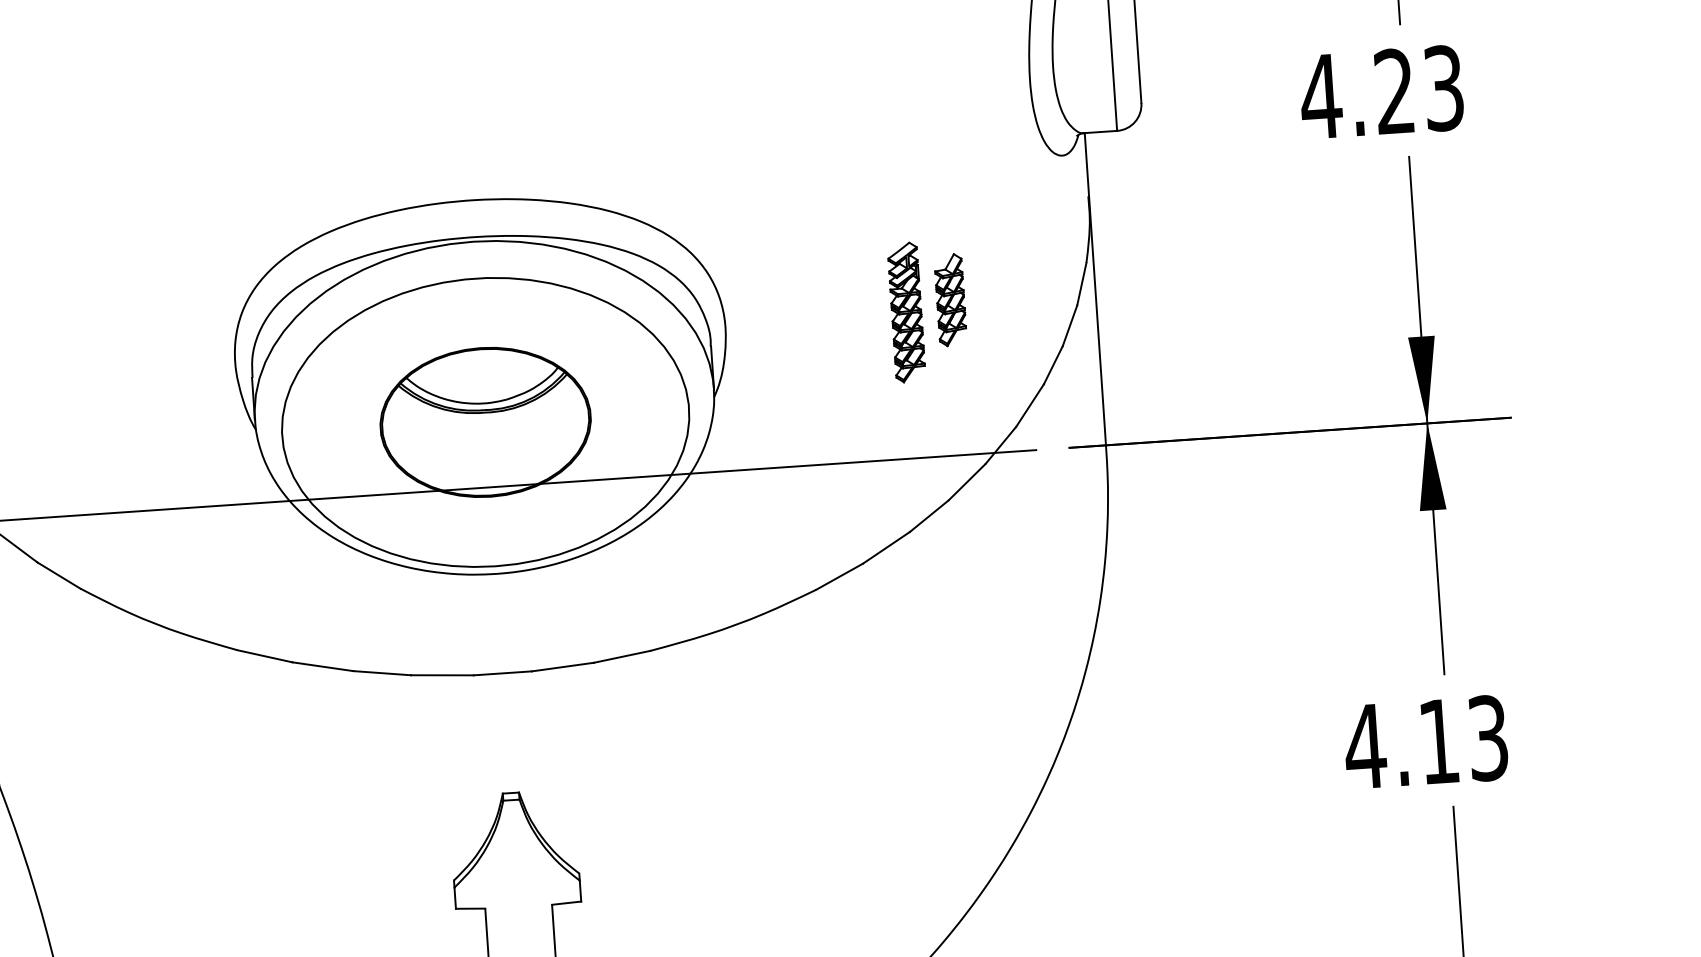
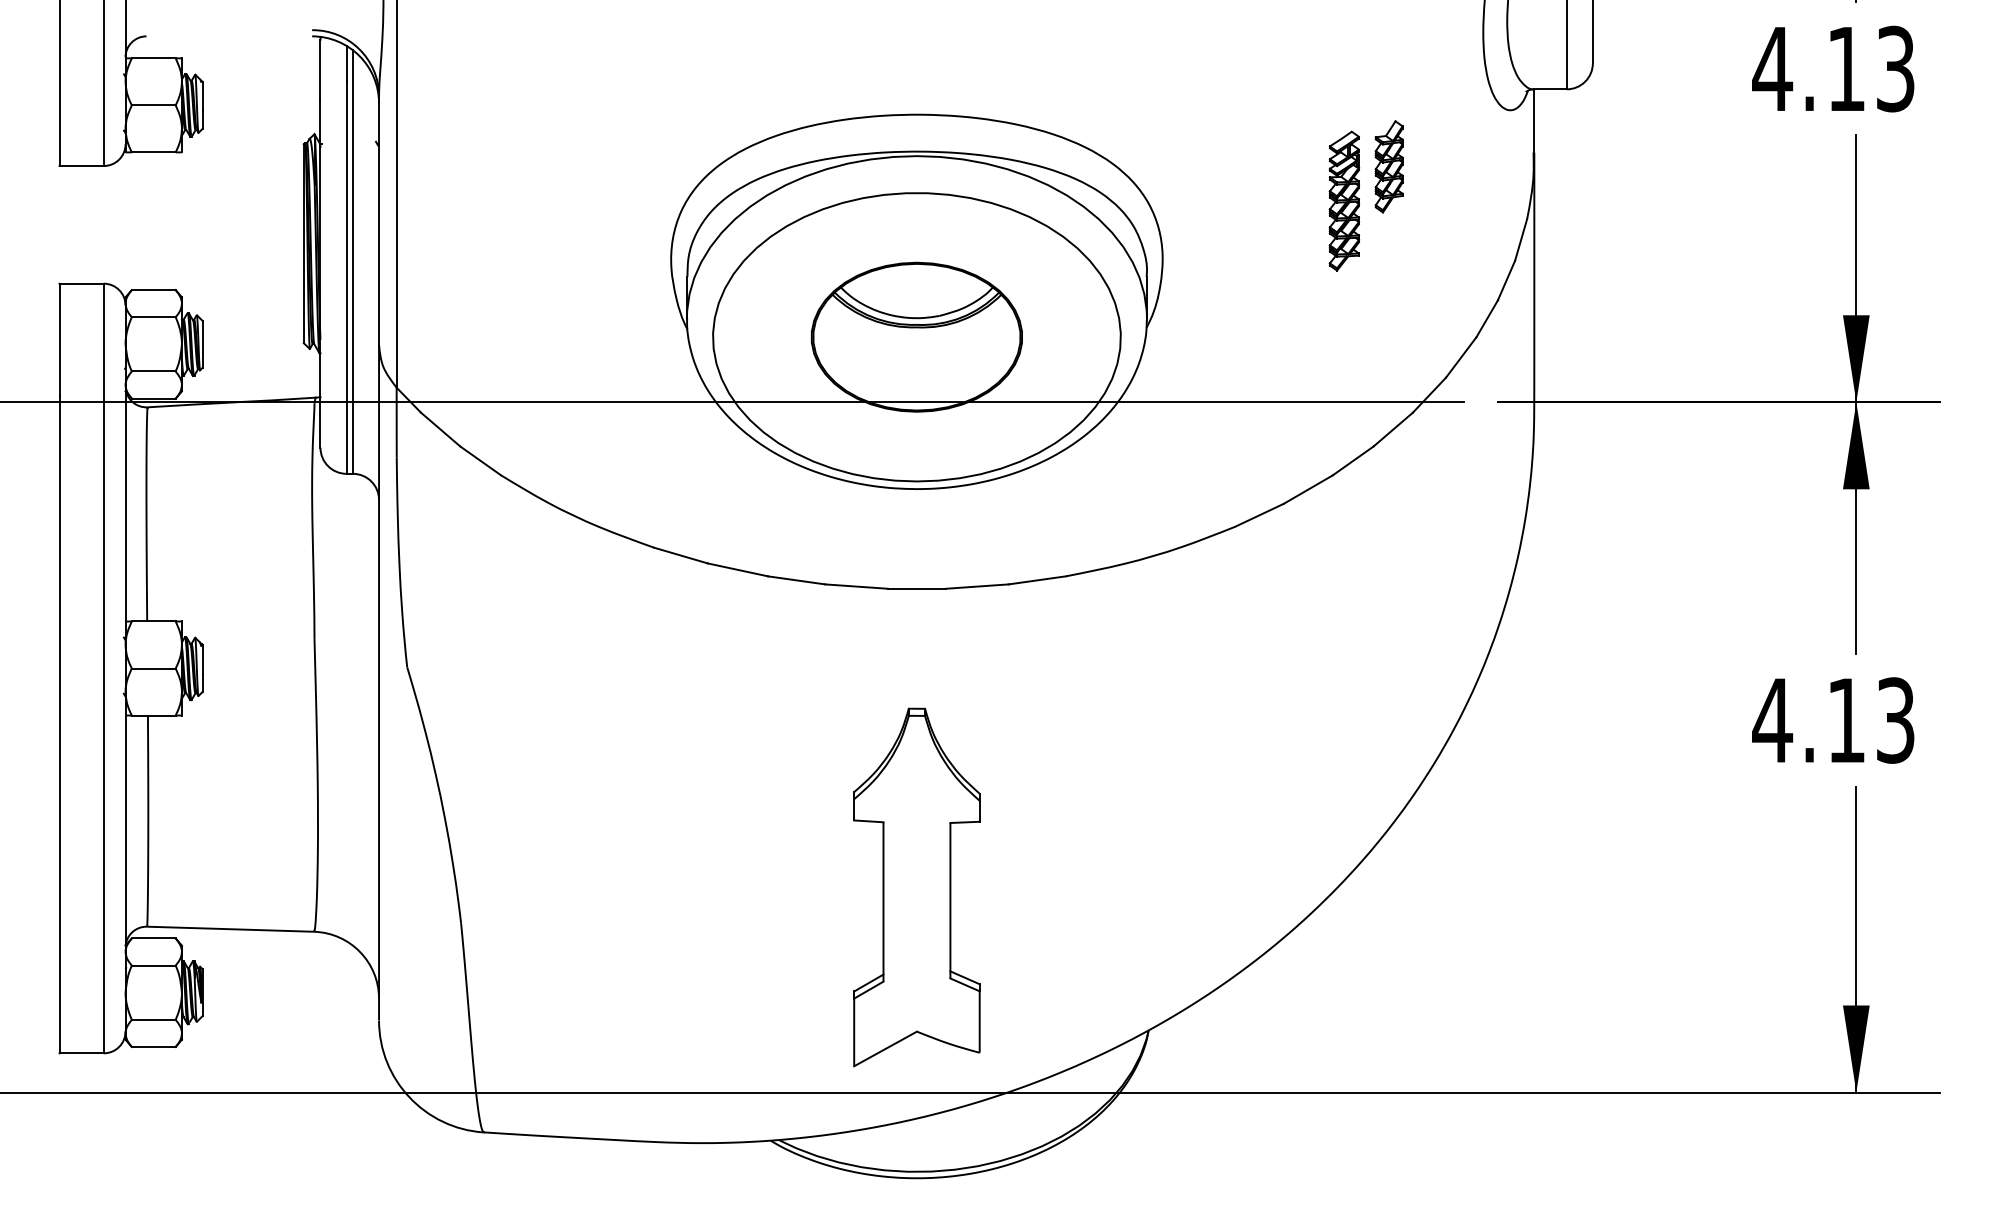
text: (1393, 90) -> (1845, 67), 4.23 -> 4.13
part: (949, 299) -> (1388, 166), moved
part: (906, 311) -> (1344, 200), moved

